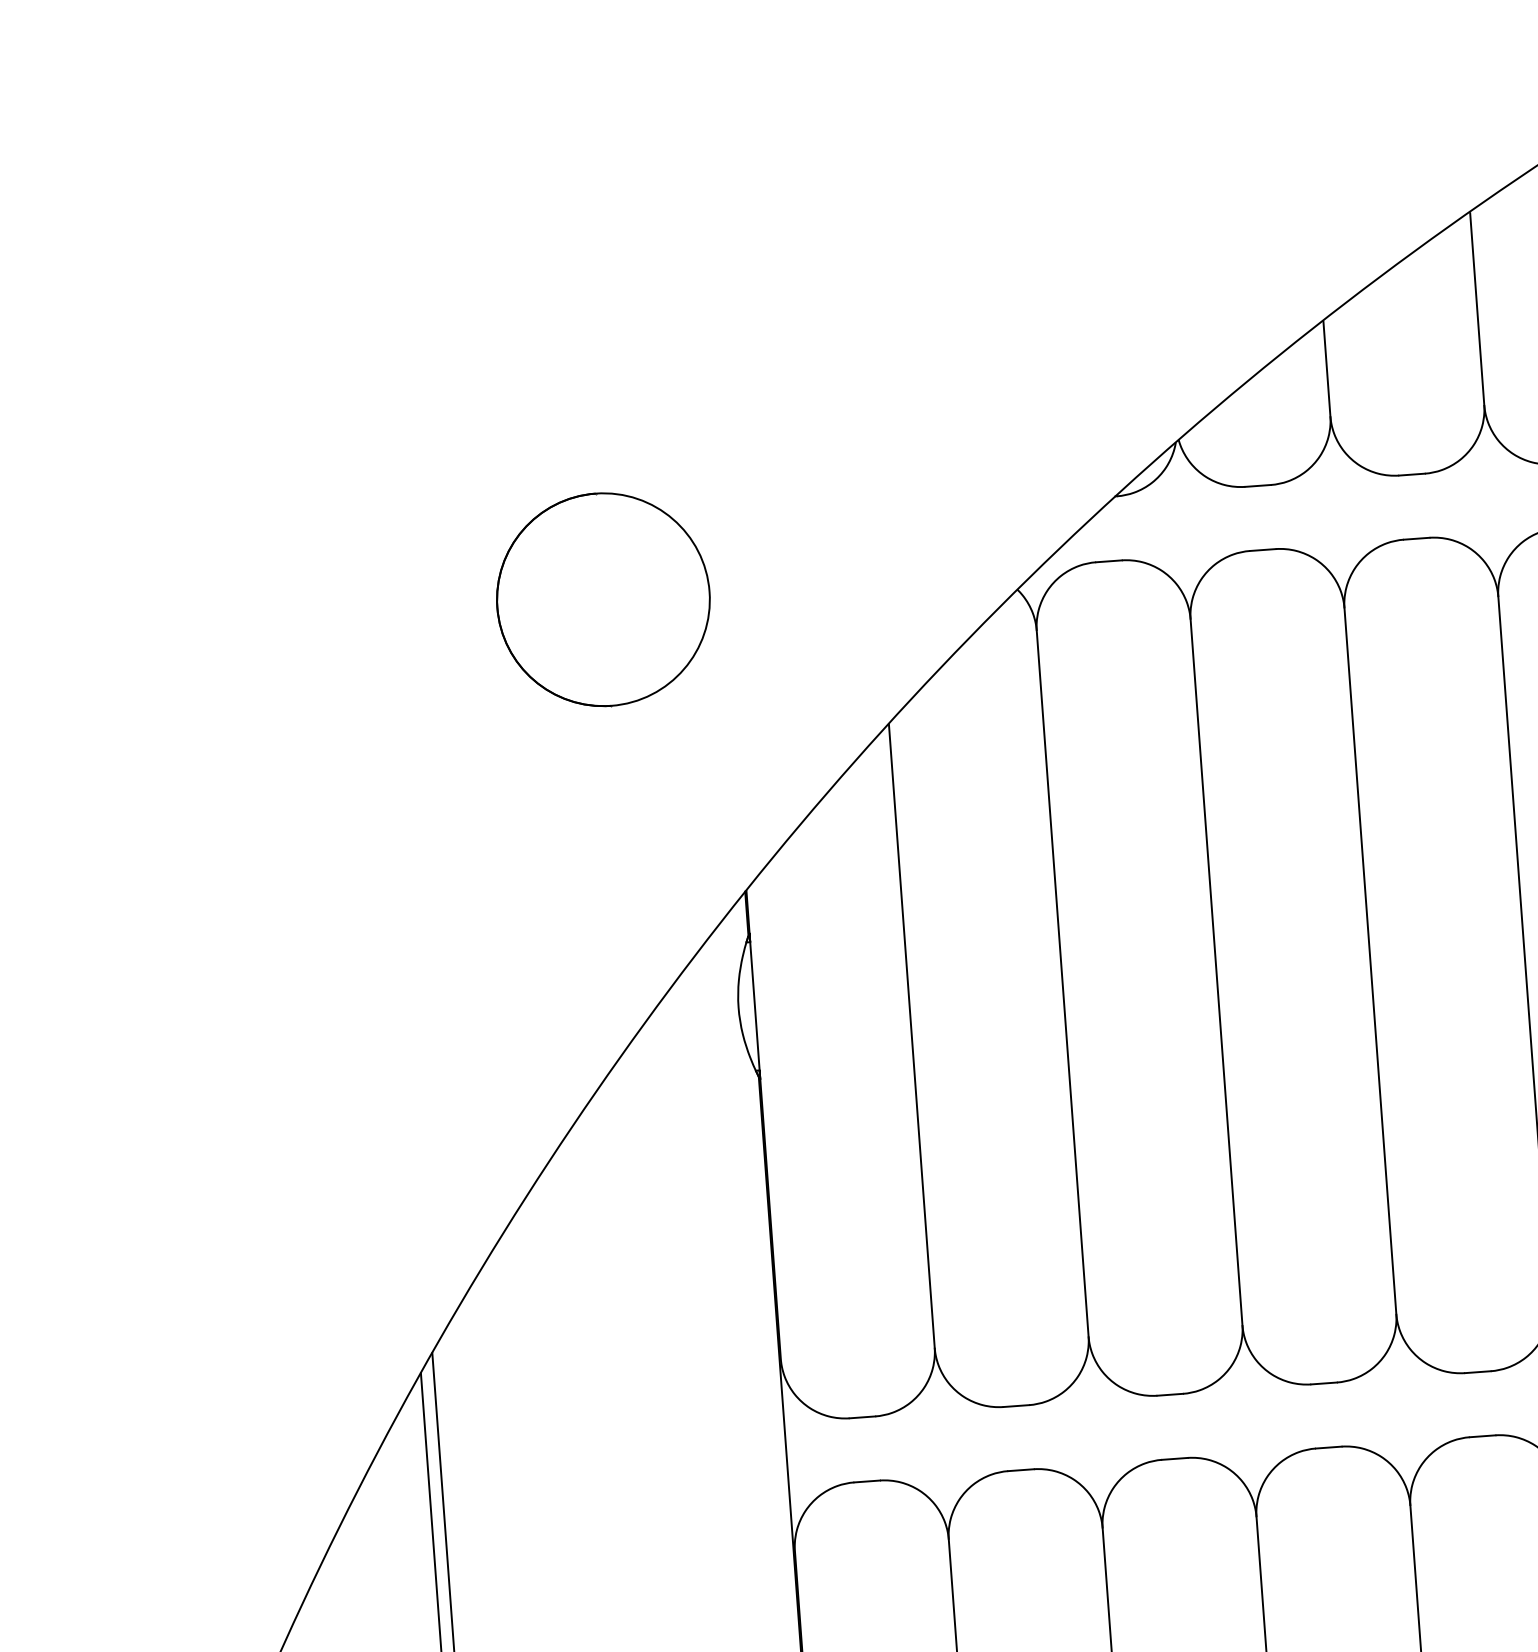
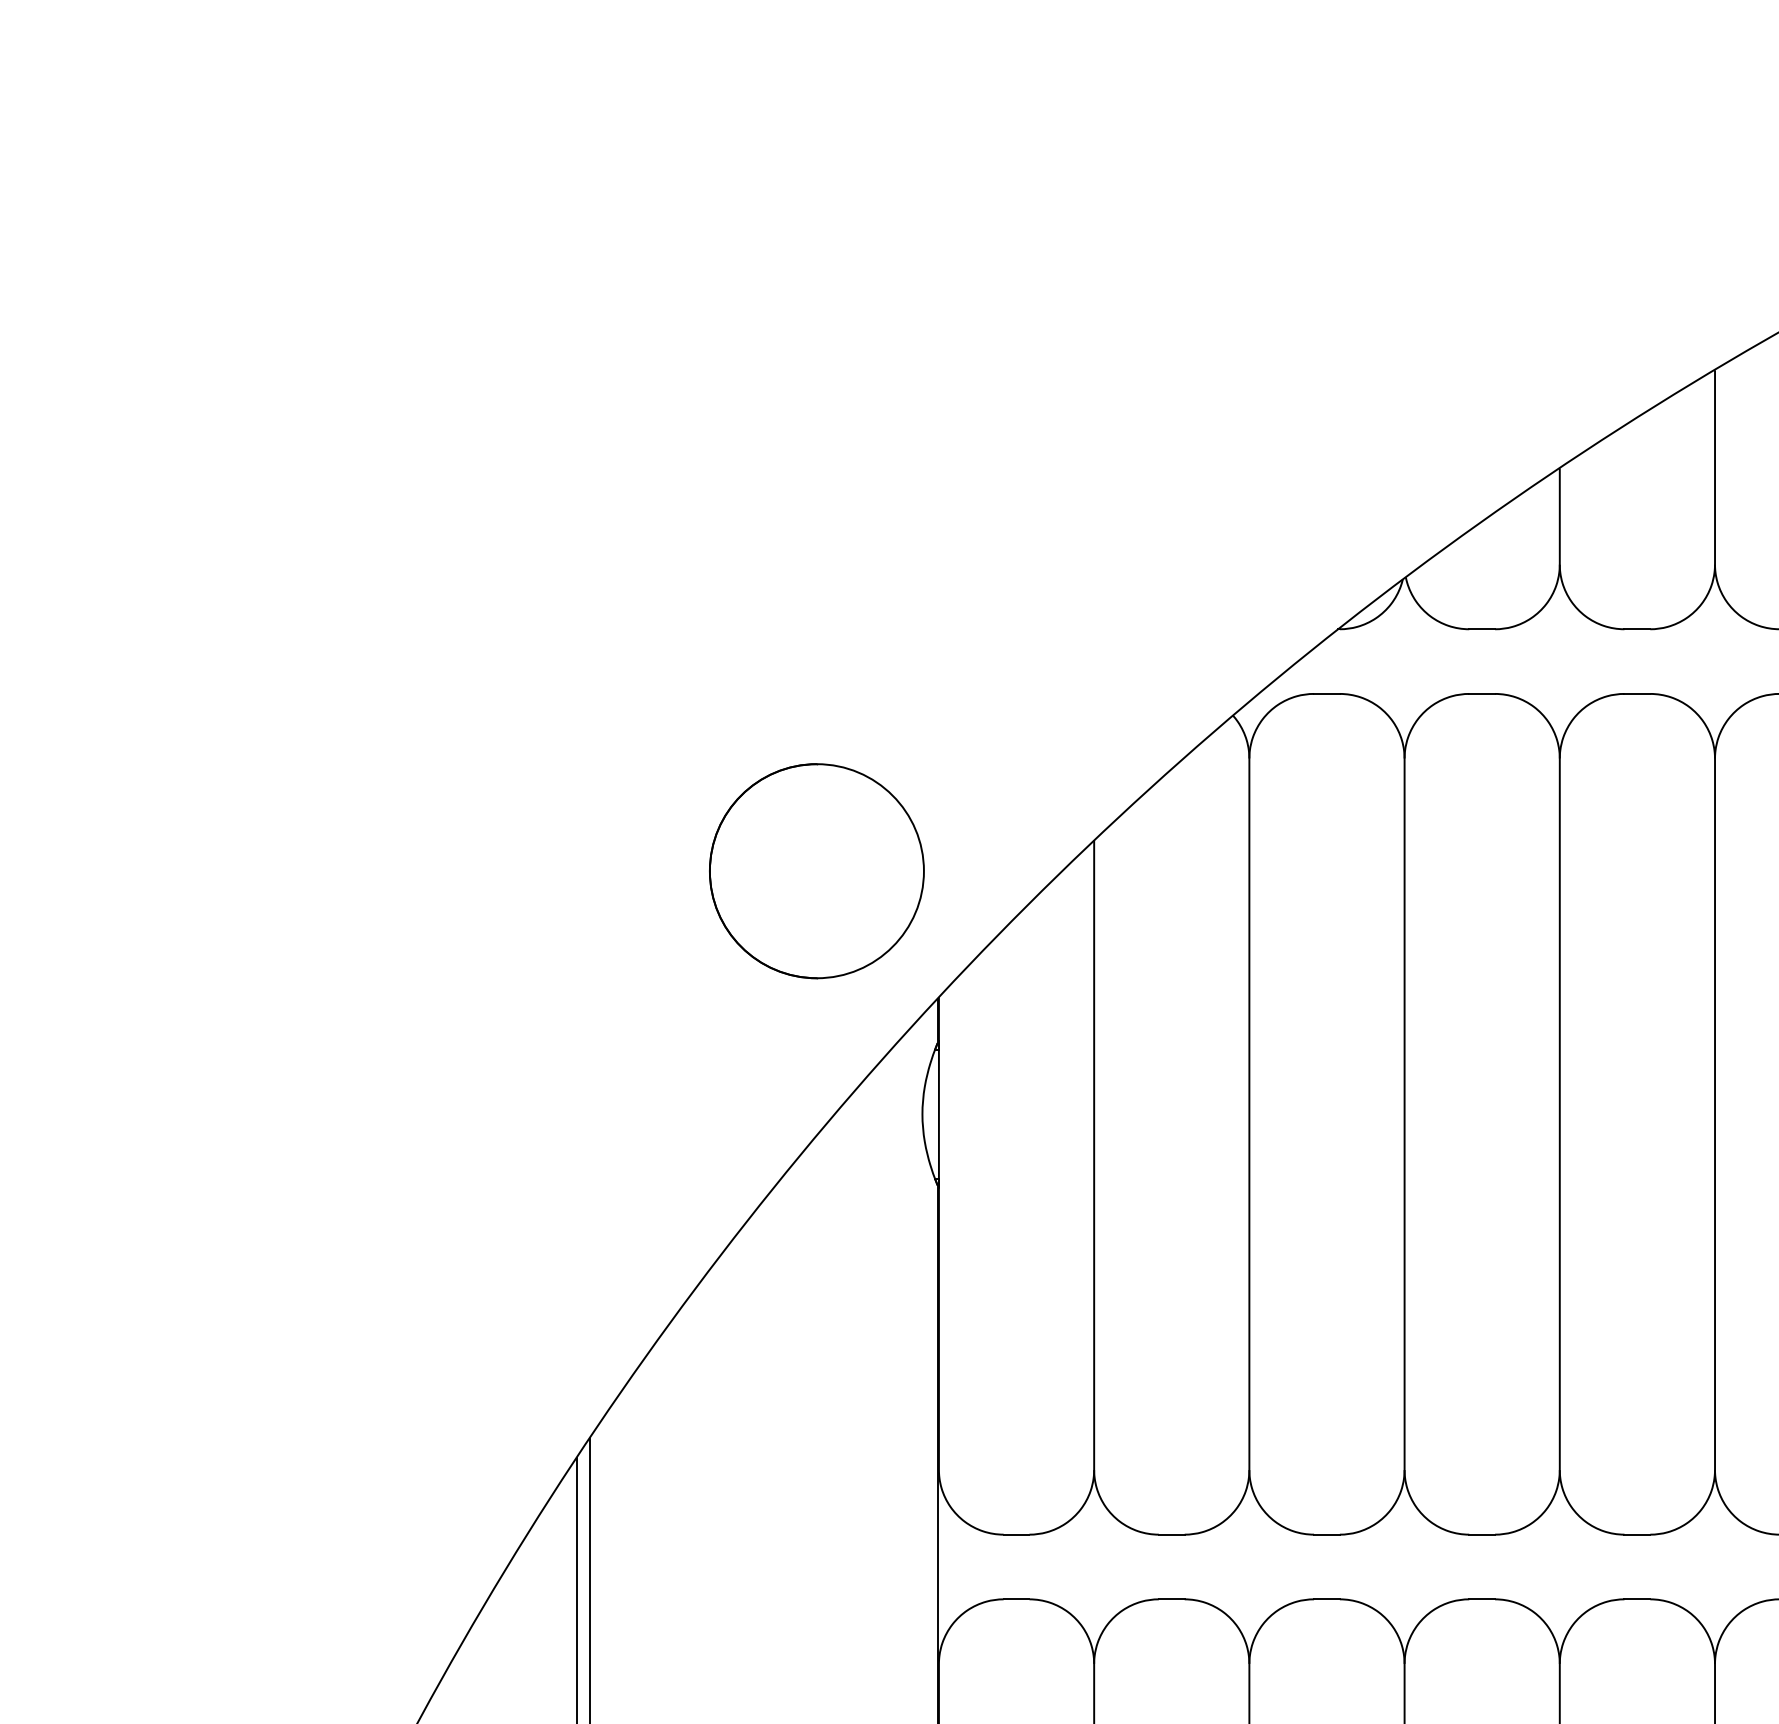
circle: (603, 600) -> (816, 871), moved

